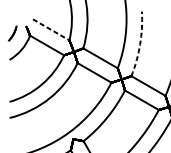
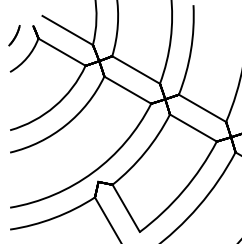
line: (51, 29) -> (68, 30), dashed -> solid
arc: (139, 44) -> (190, 50), dashed -> solid

